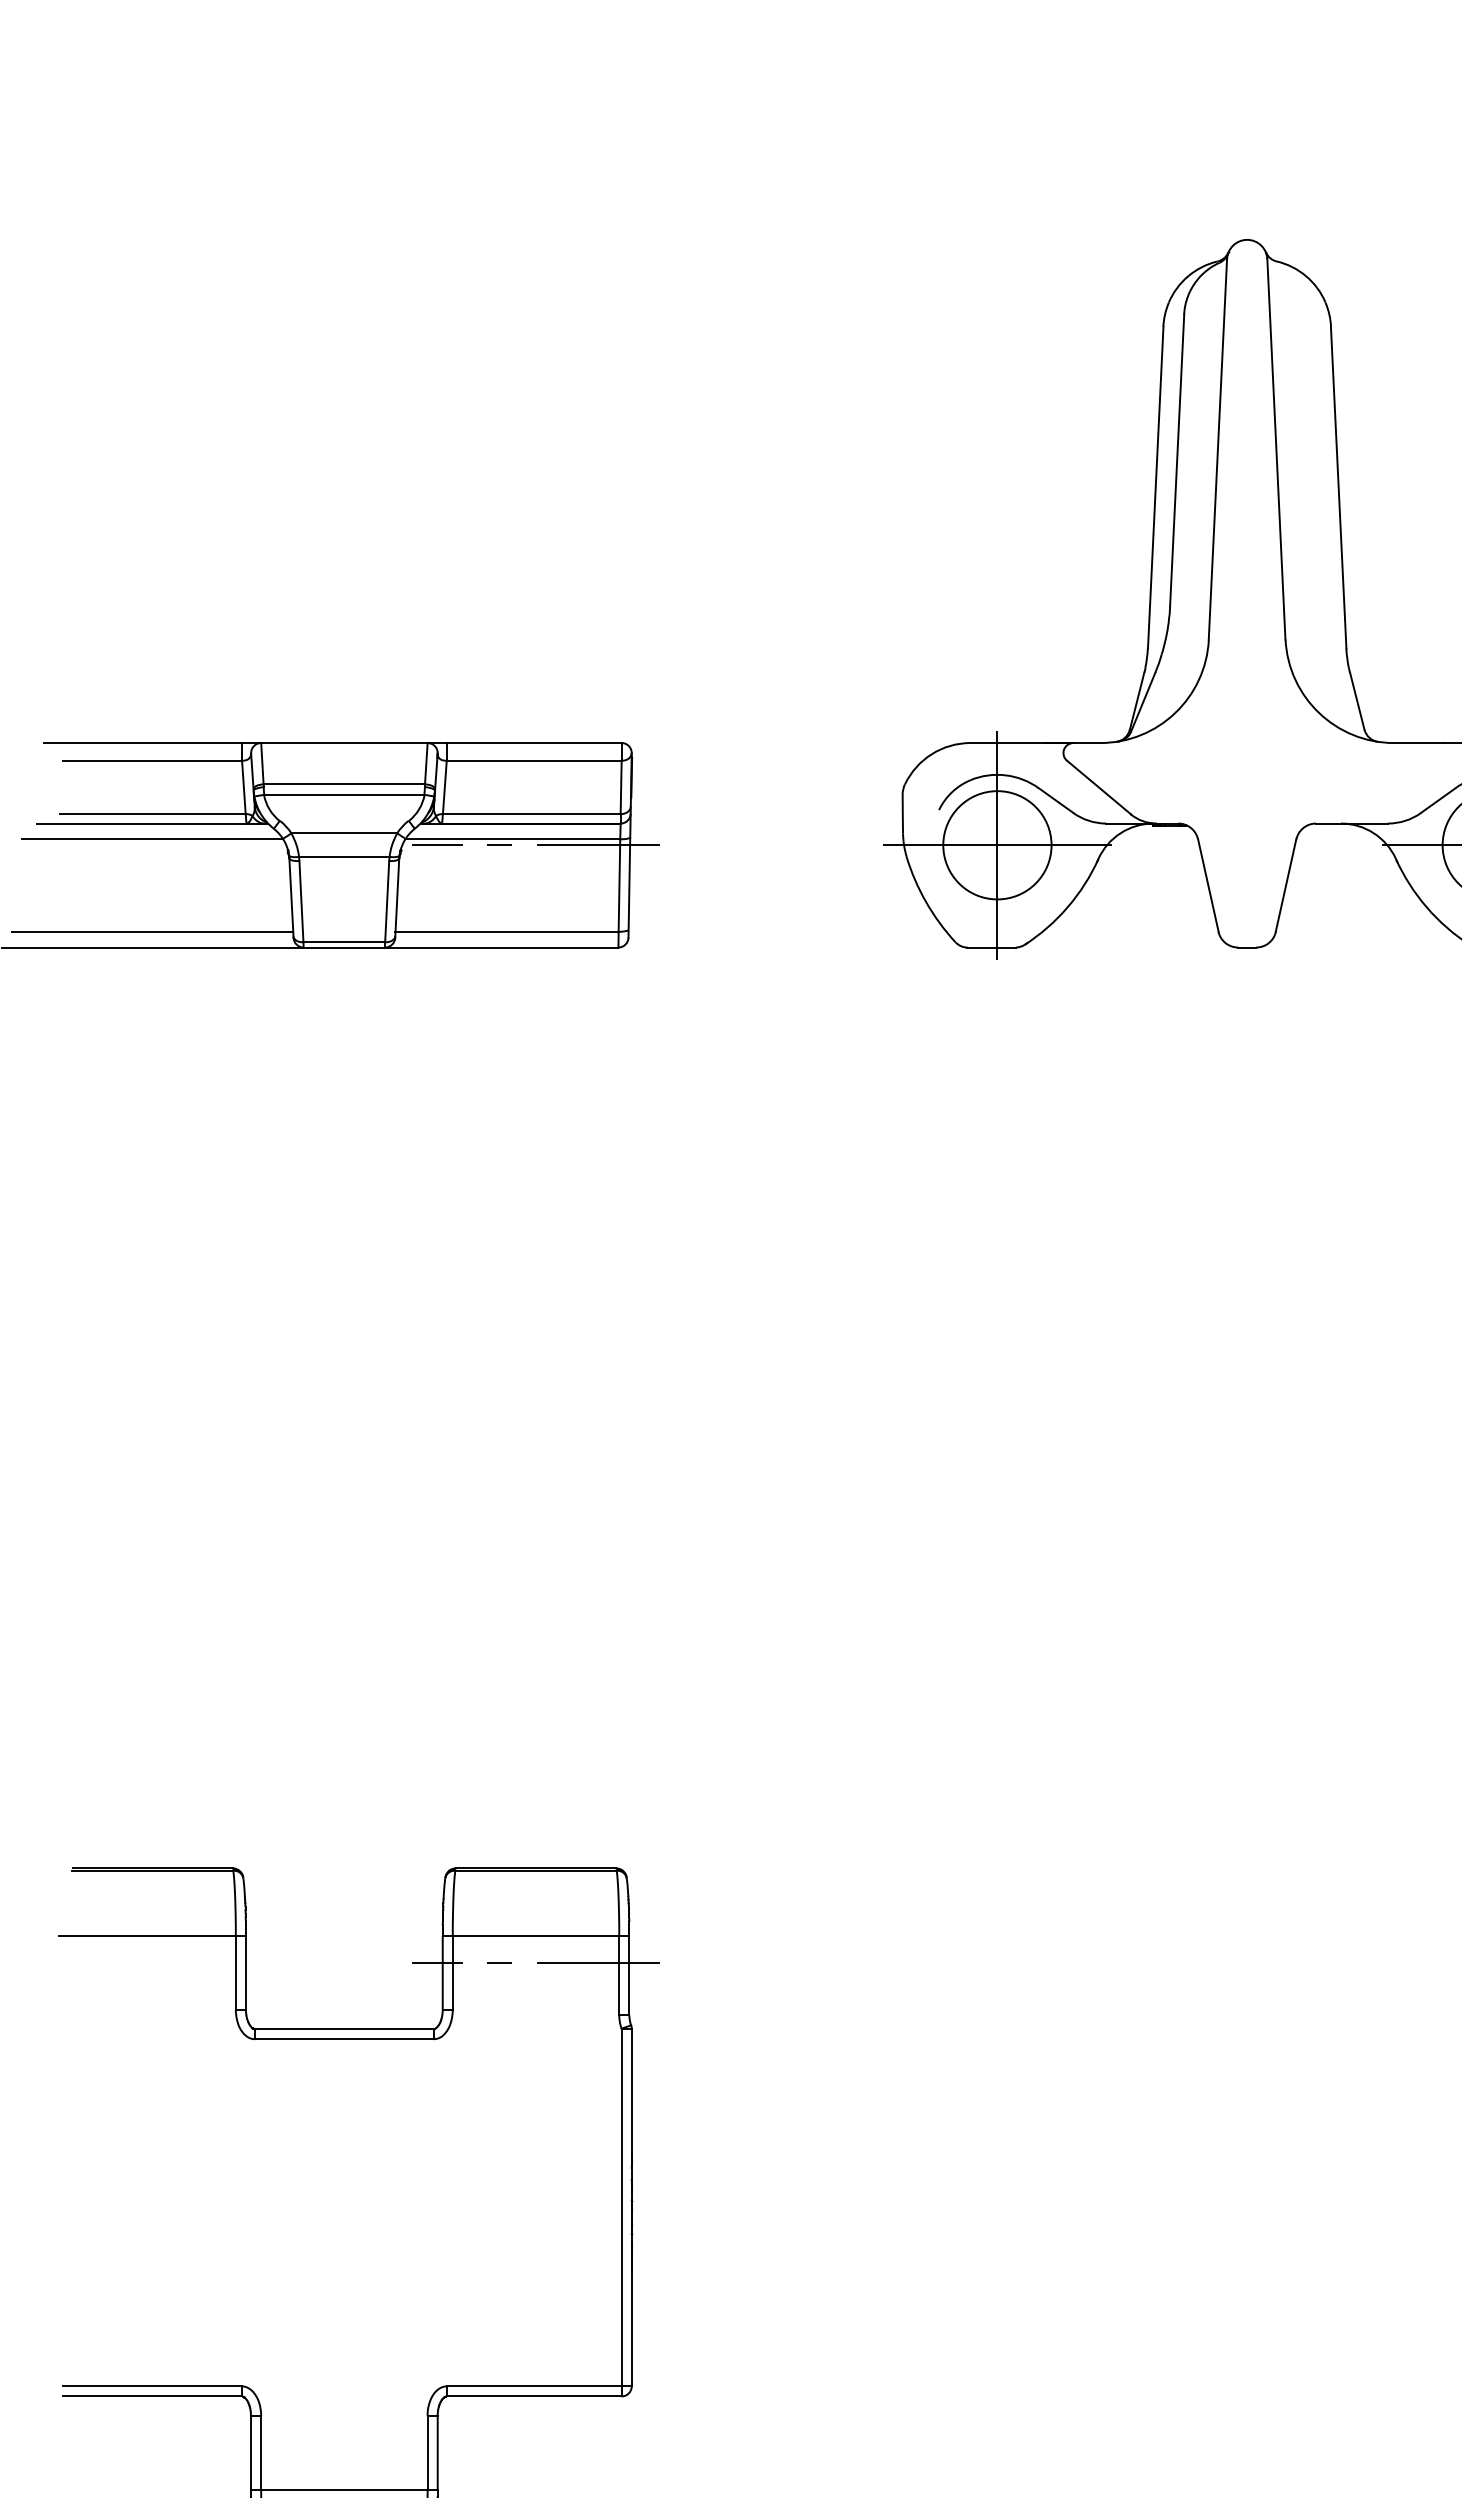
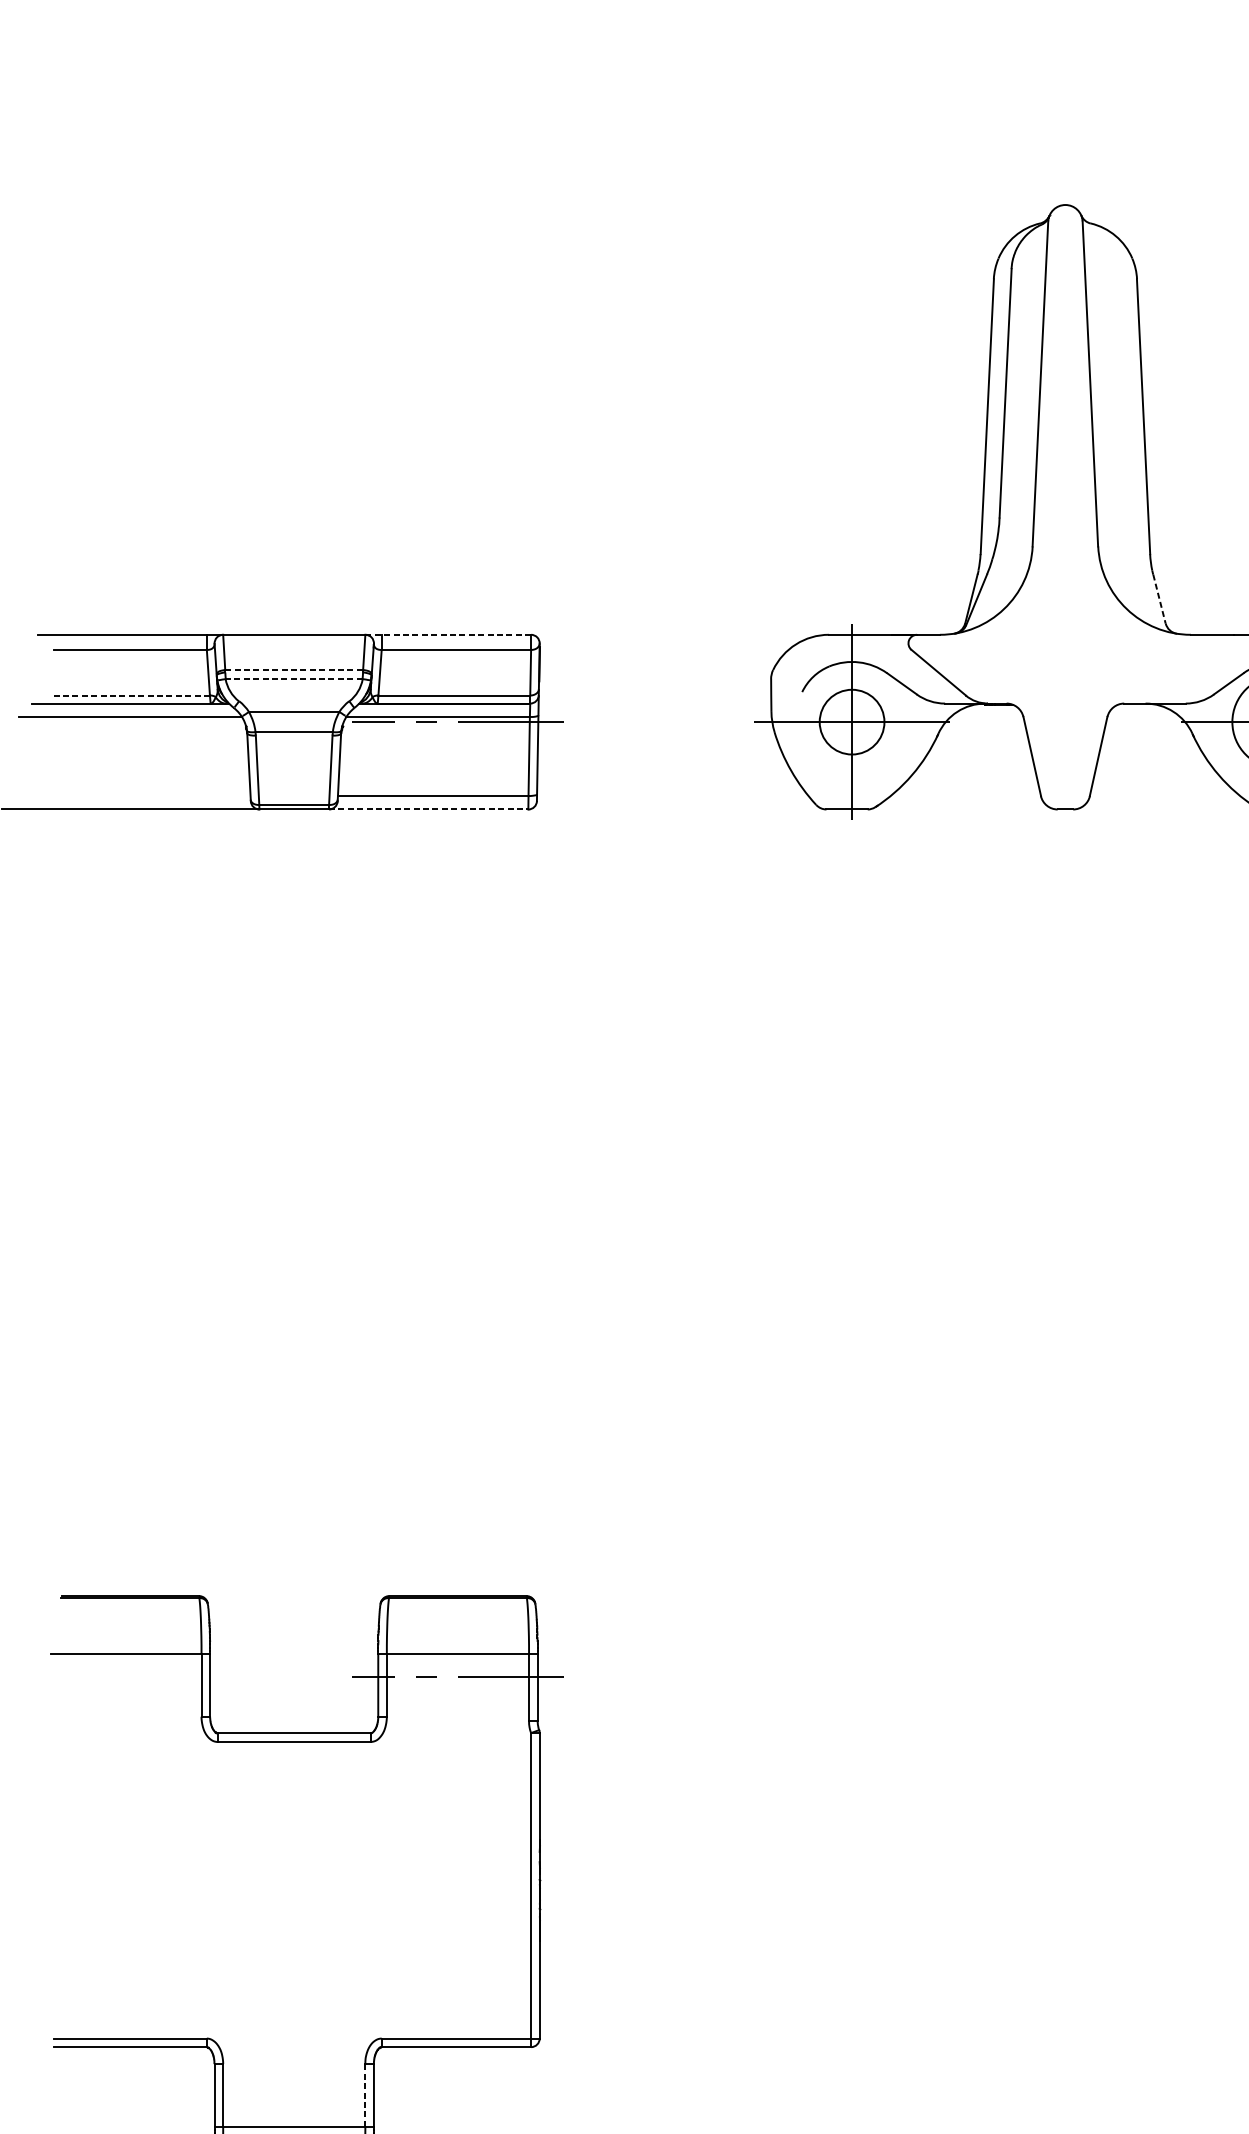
line: (1357, 701) -> (1159, 599), solid -> dashed
line: (525, 743) -> (448, 635), solid -> dashed
line: (344, 784) -> (294, 670), solid -> dashed
line: (343, 794) -> (293, 678), solid -> dashed
line: (152, 814) -> (130, 695), solid -> dashed
circle: (997, 845) -> (852, 722), size x0.7
line: (152, 931) -> (130, 795), removed
line: (501, 947) -> (428, 809), solid -> dashed
line: (427, 2452) -> (365, 2095), solid -> dashed

